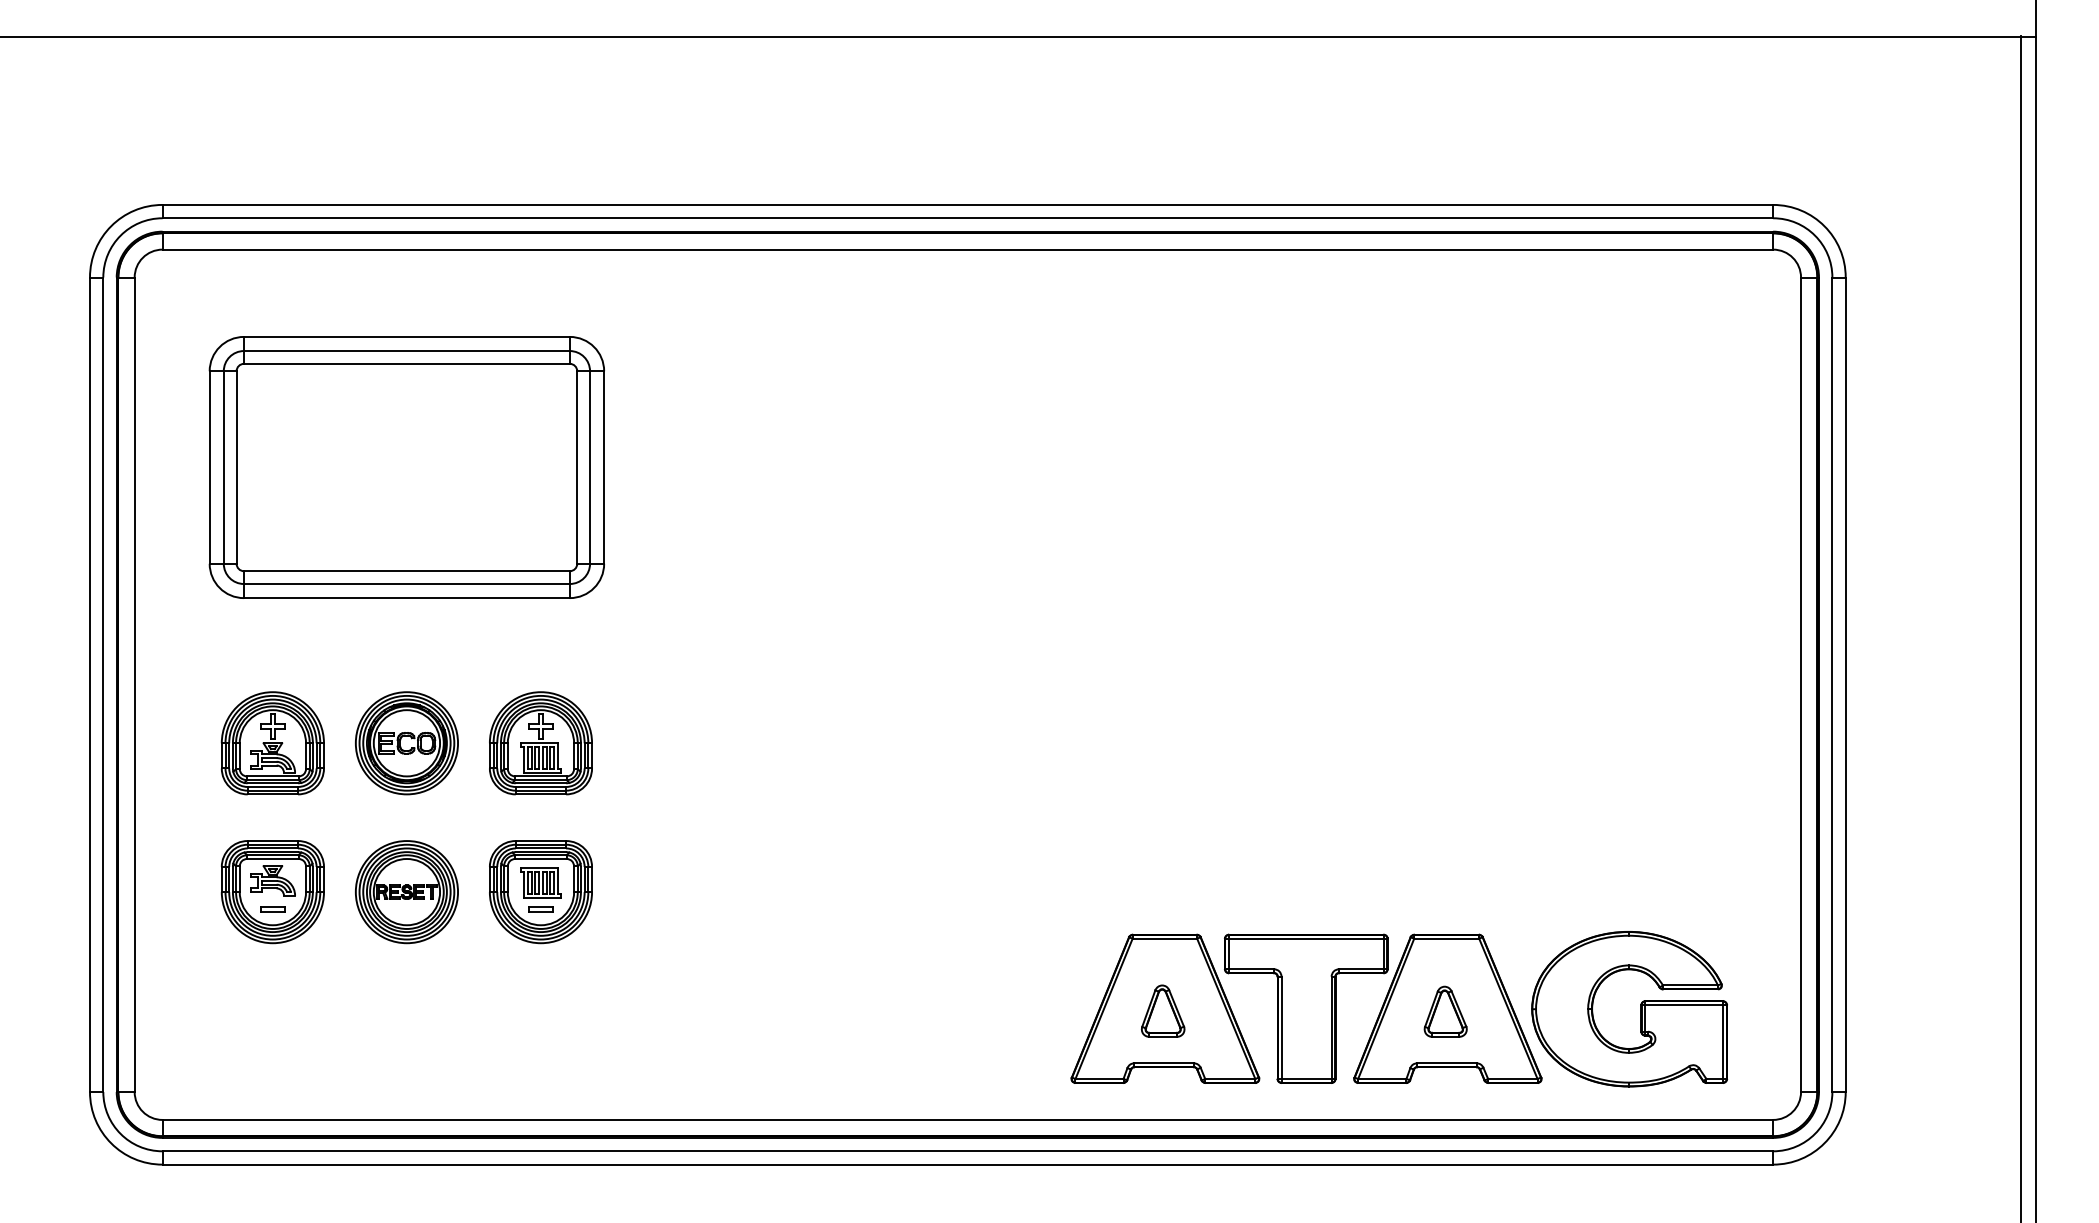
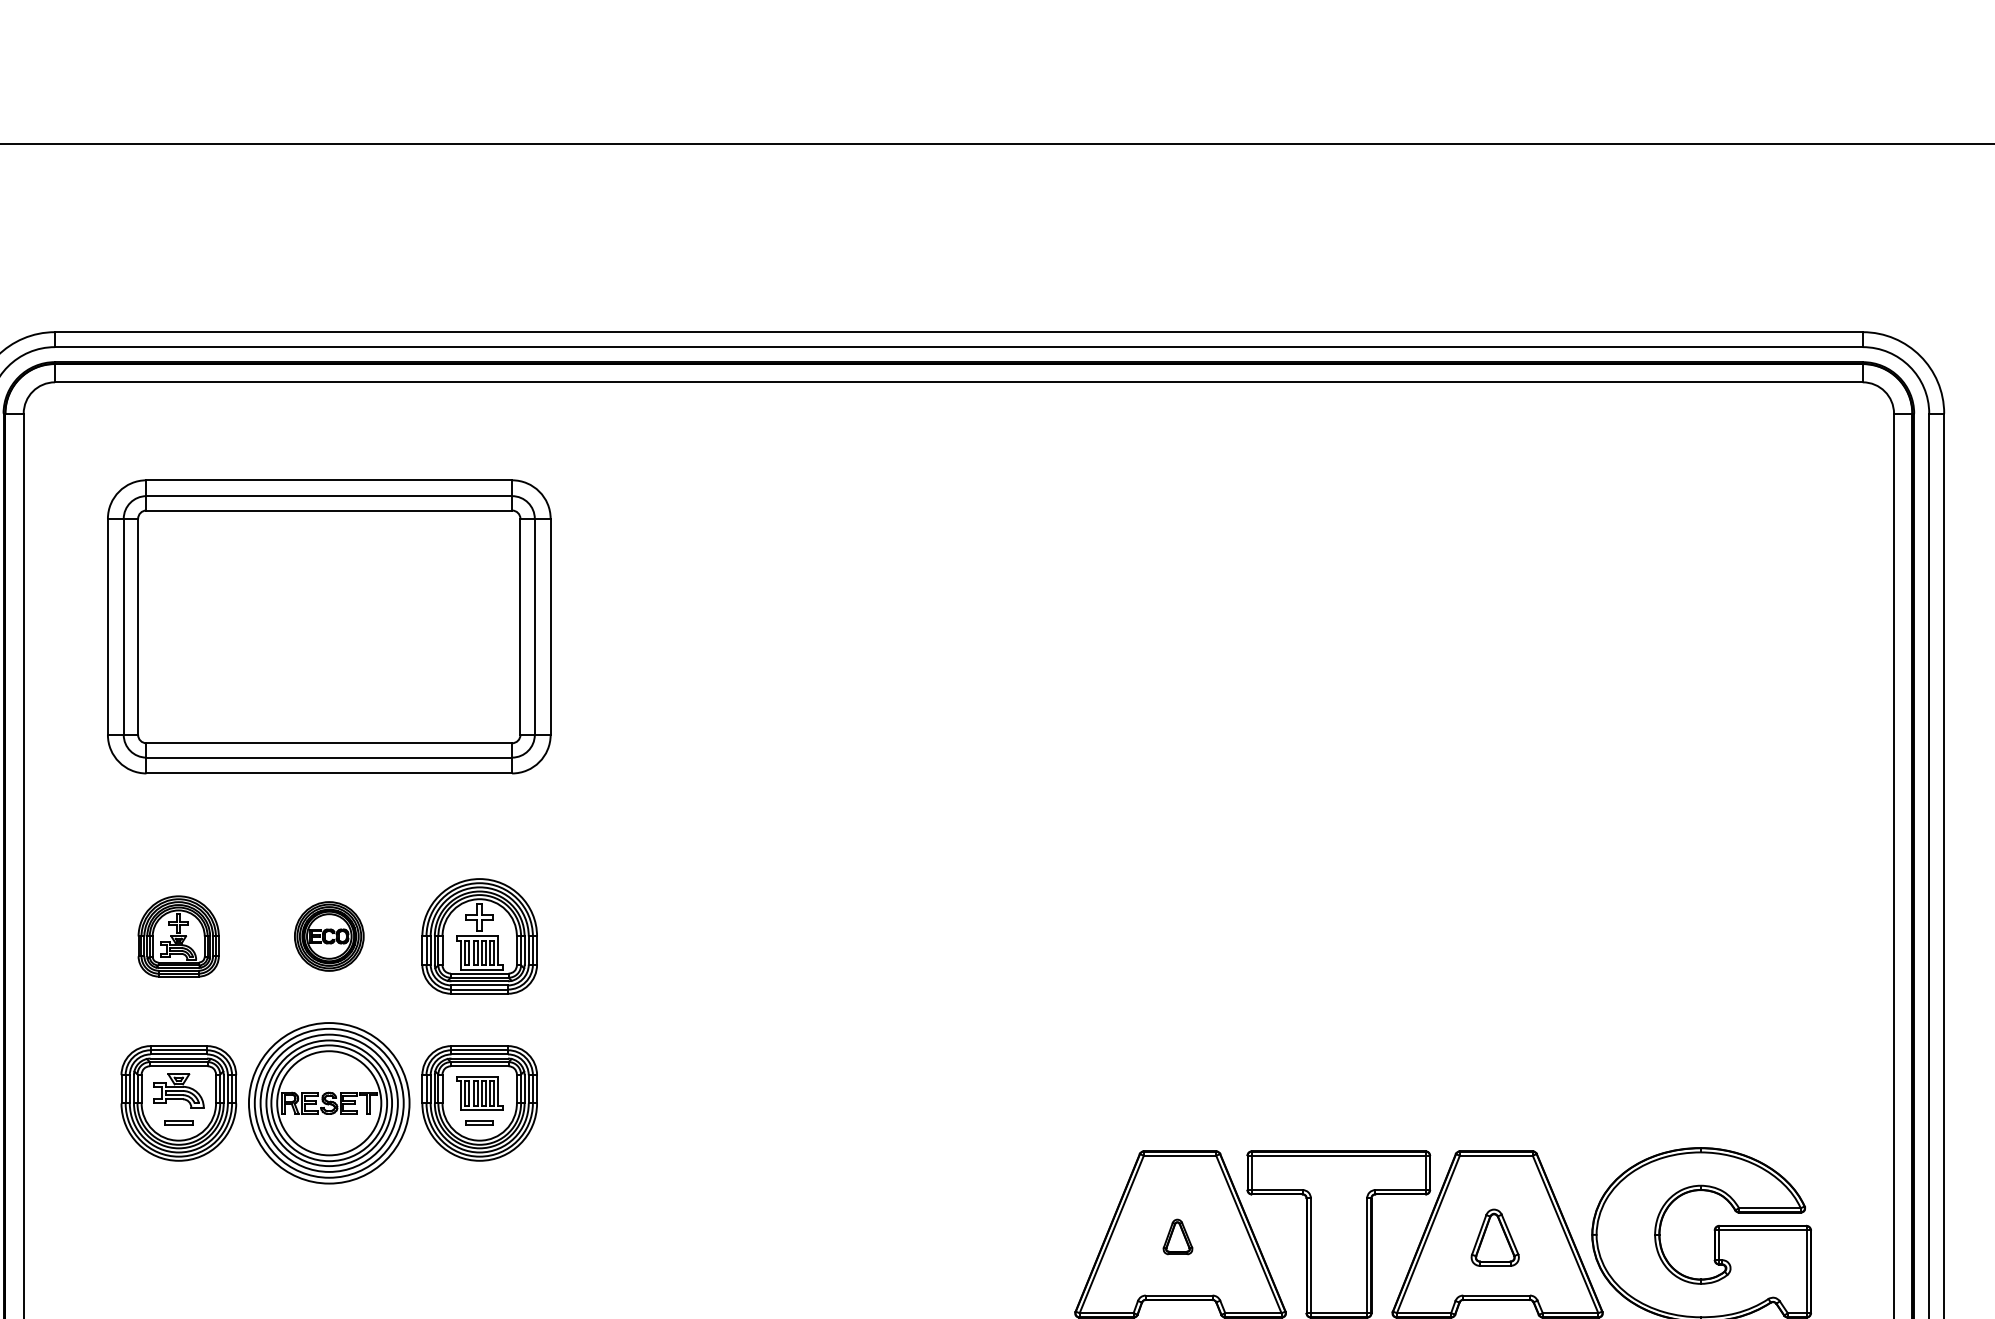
part: (272, 743) -> (178, 936), size x0.7
part: (406, 743) -> (328, 936), size x0.6
part: (406, 892) -> (328, 1103), size x1.4
part: (1162, 1010) -> (1177, 1236), size x0.6

